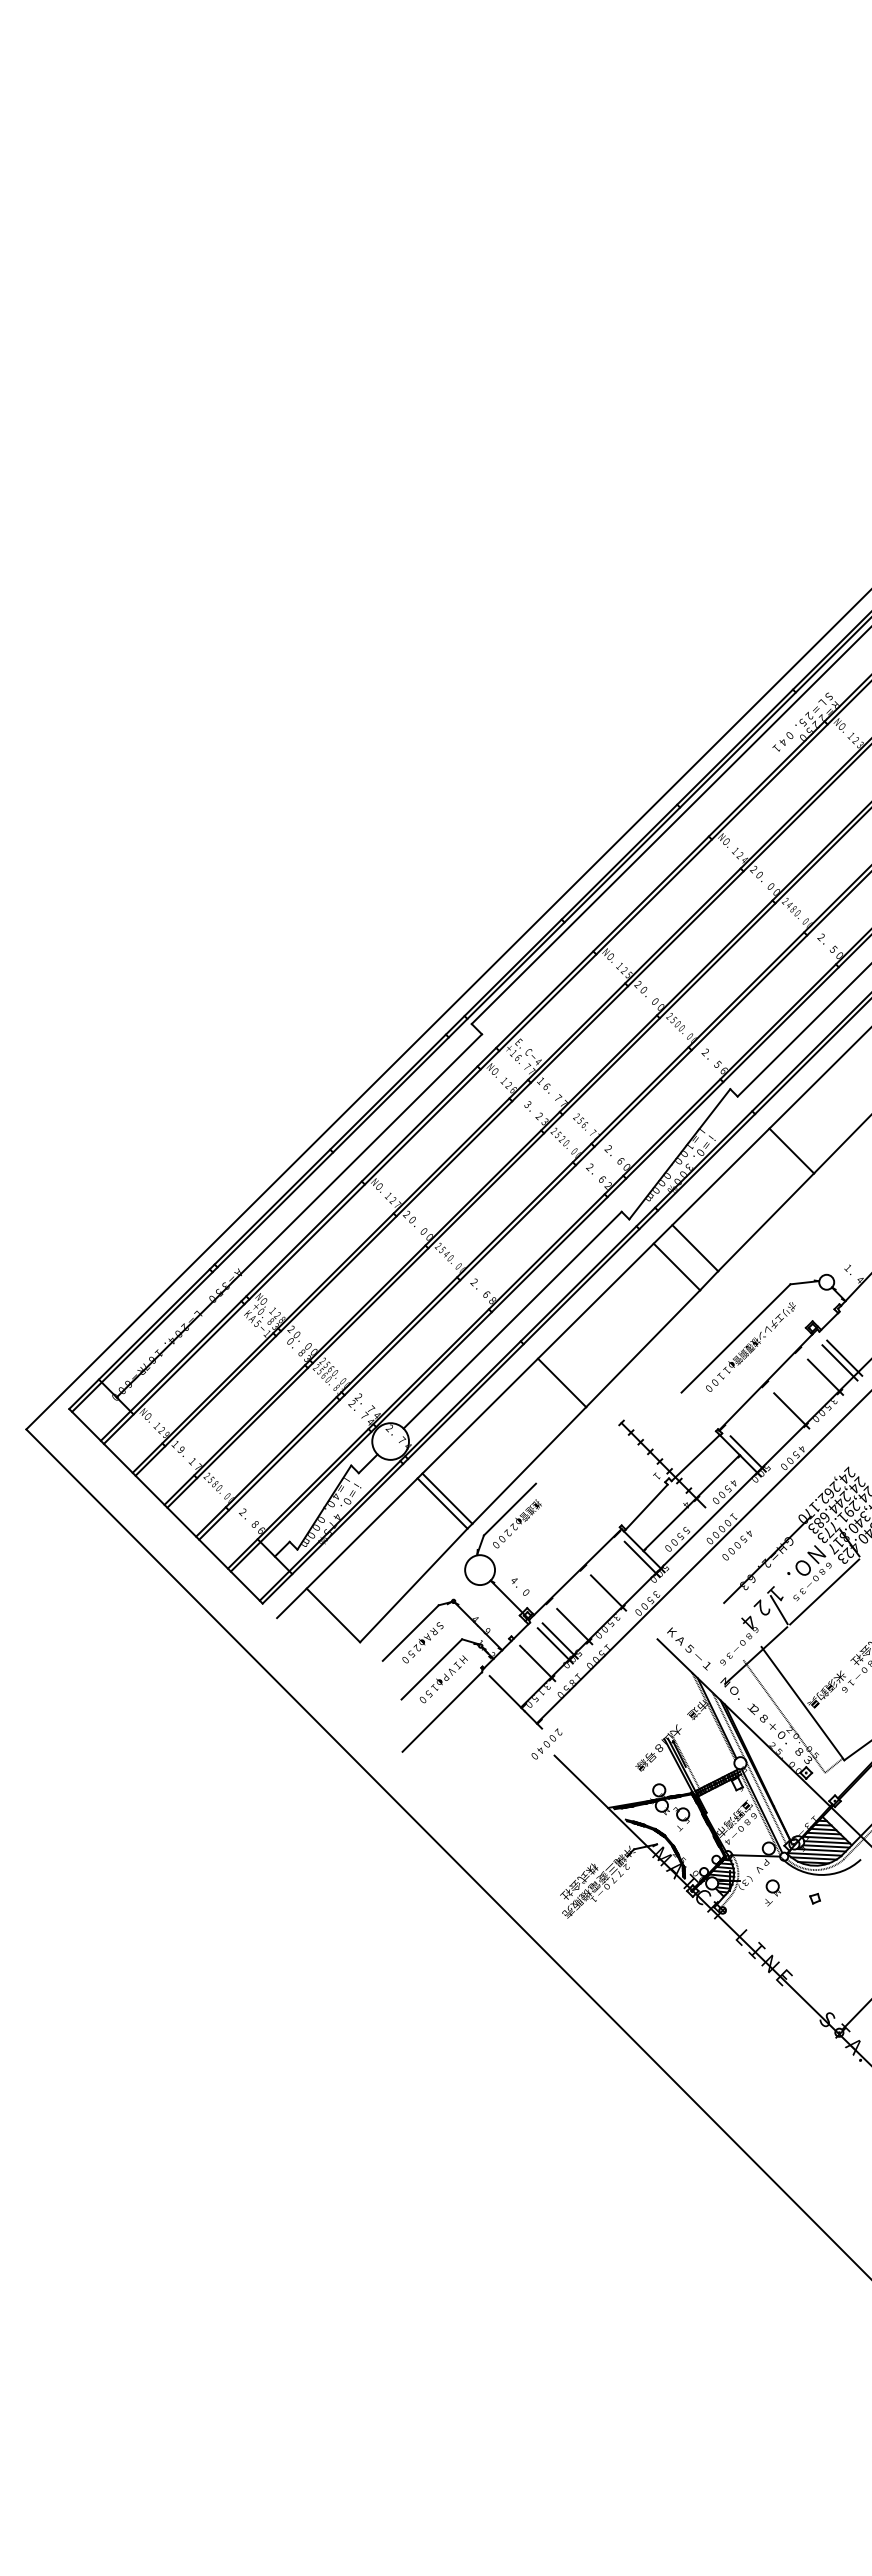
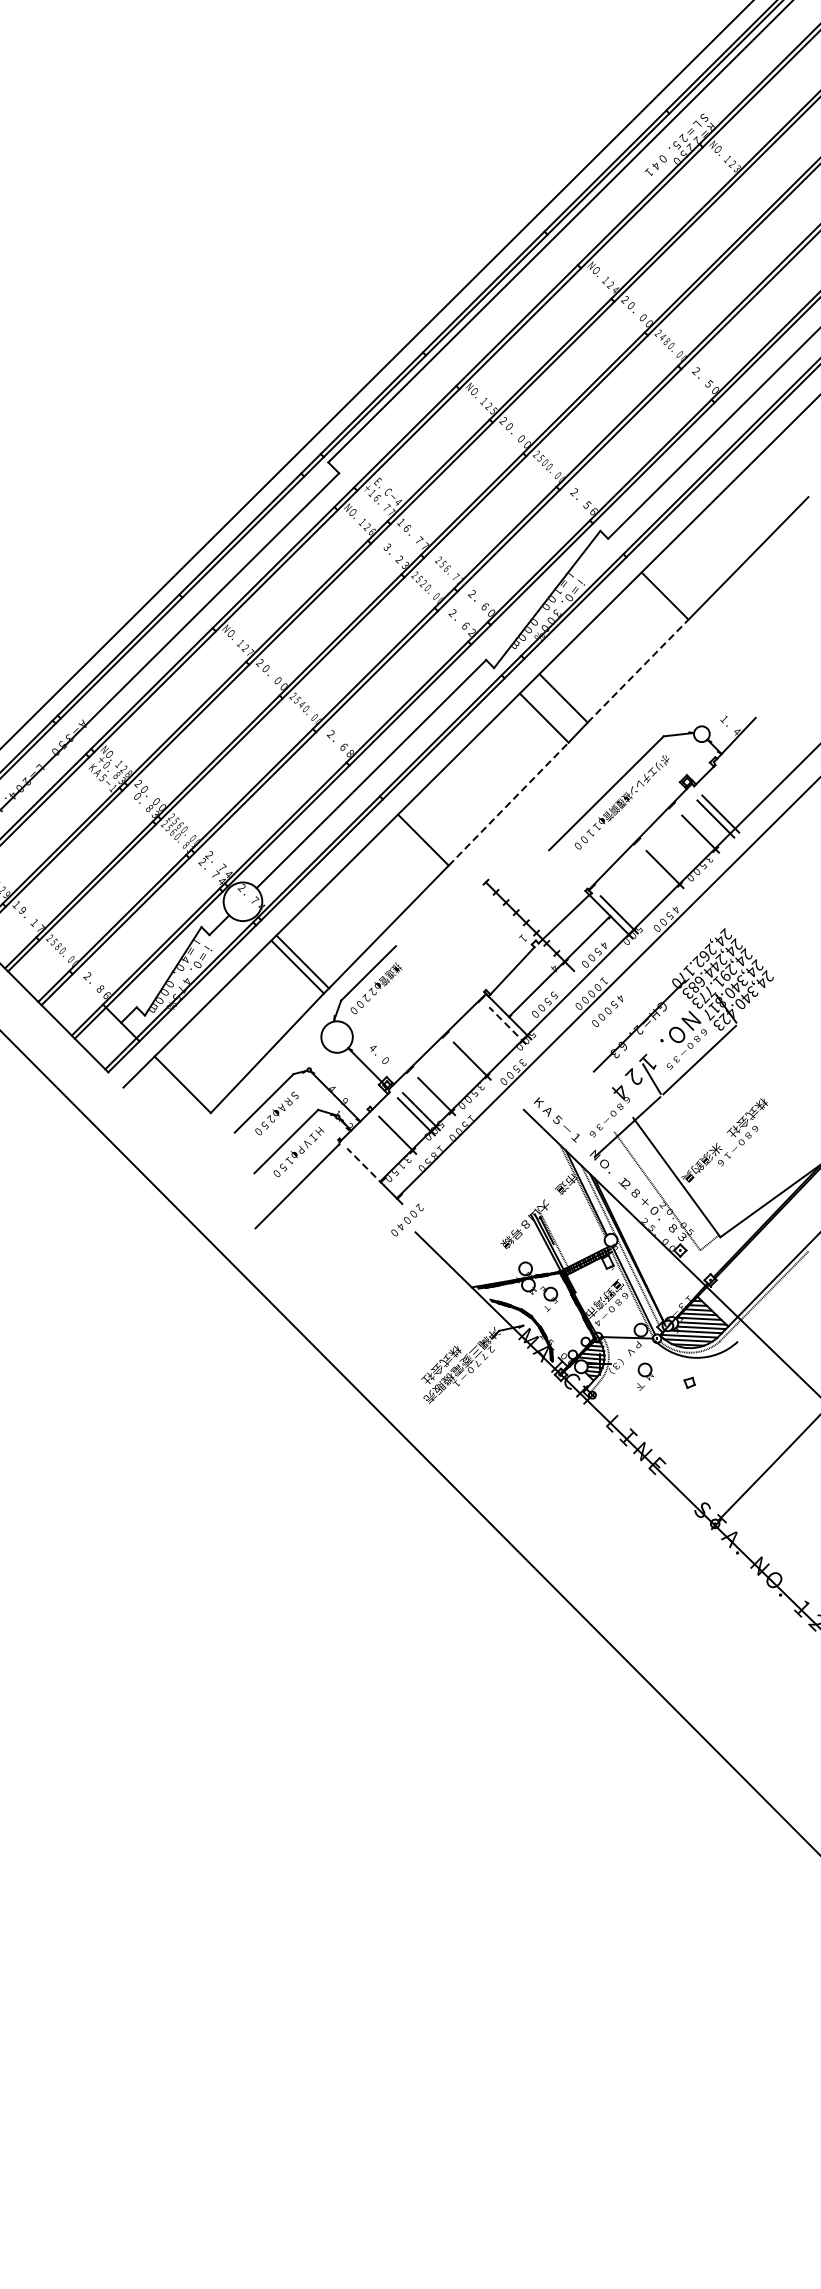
line: (766, 1221) -> (638, 670), solid -> dashed
line: (643, 1348) -> (509, 803), solid -> dashed
line: (642, 1559) -> (508, 1025), solid -> dashed
line: (507, 1693) -> (365, 1166), solid -> dashed

